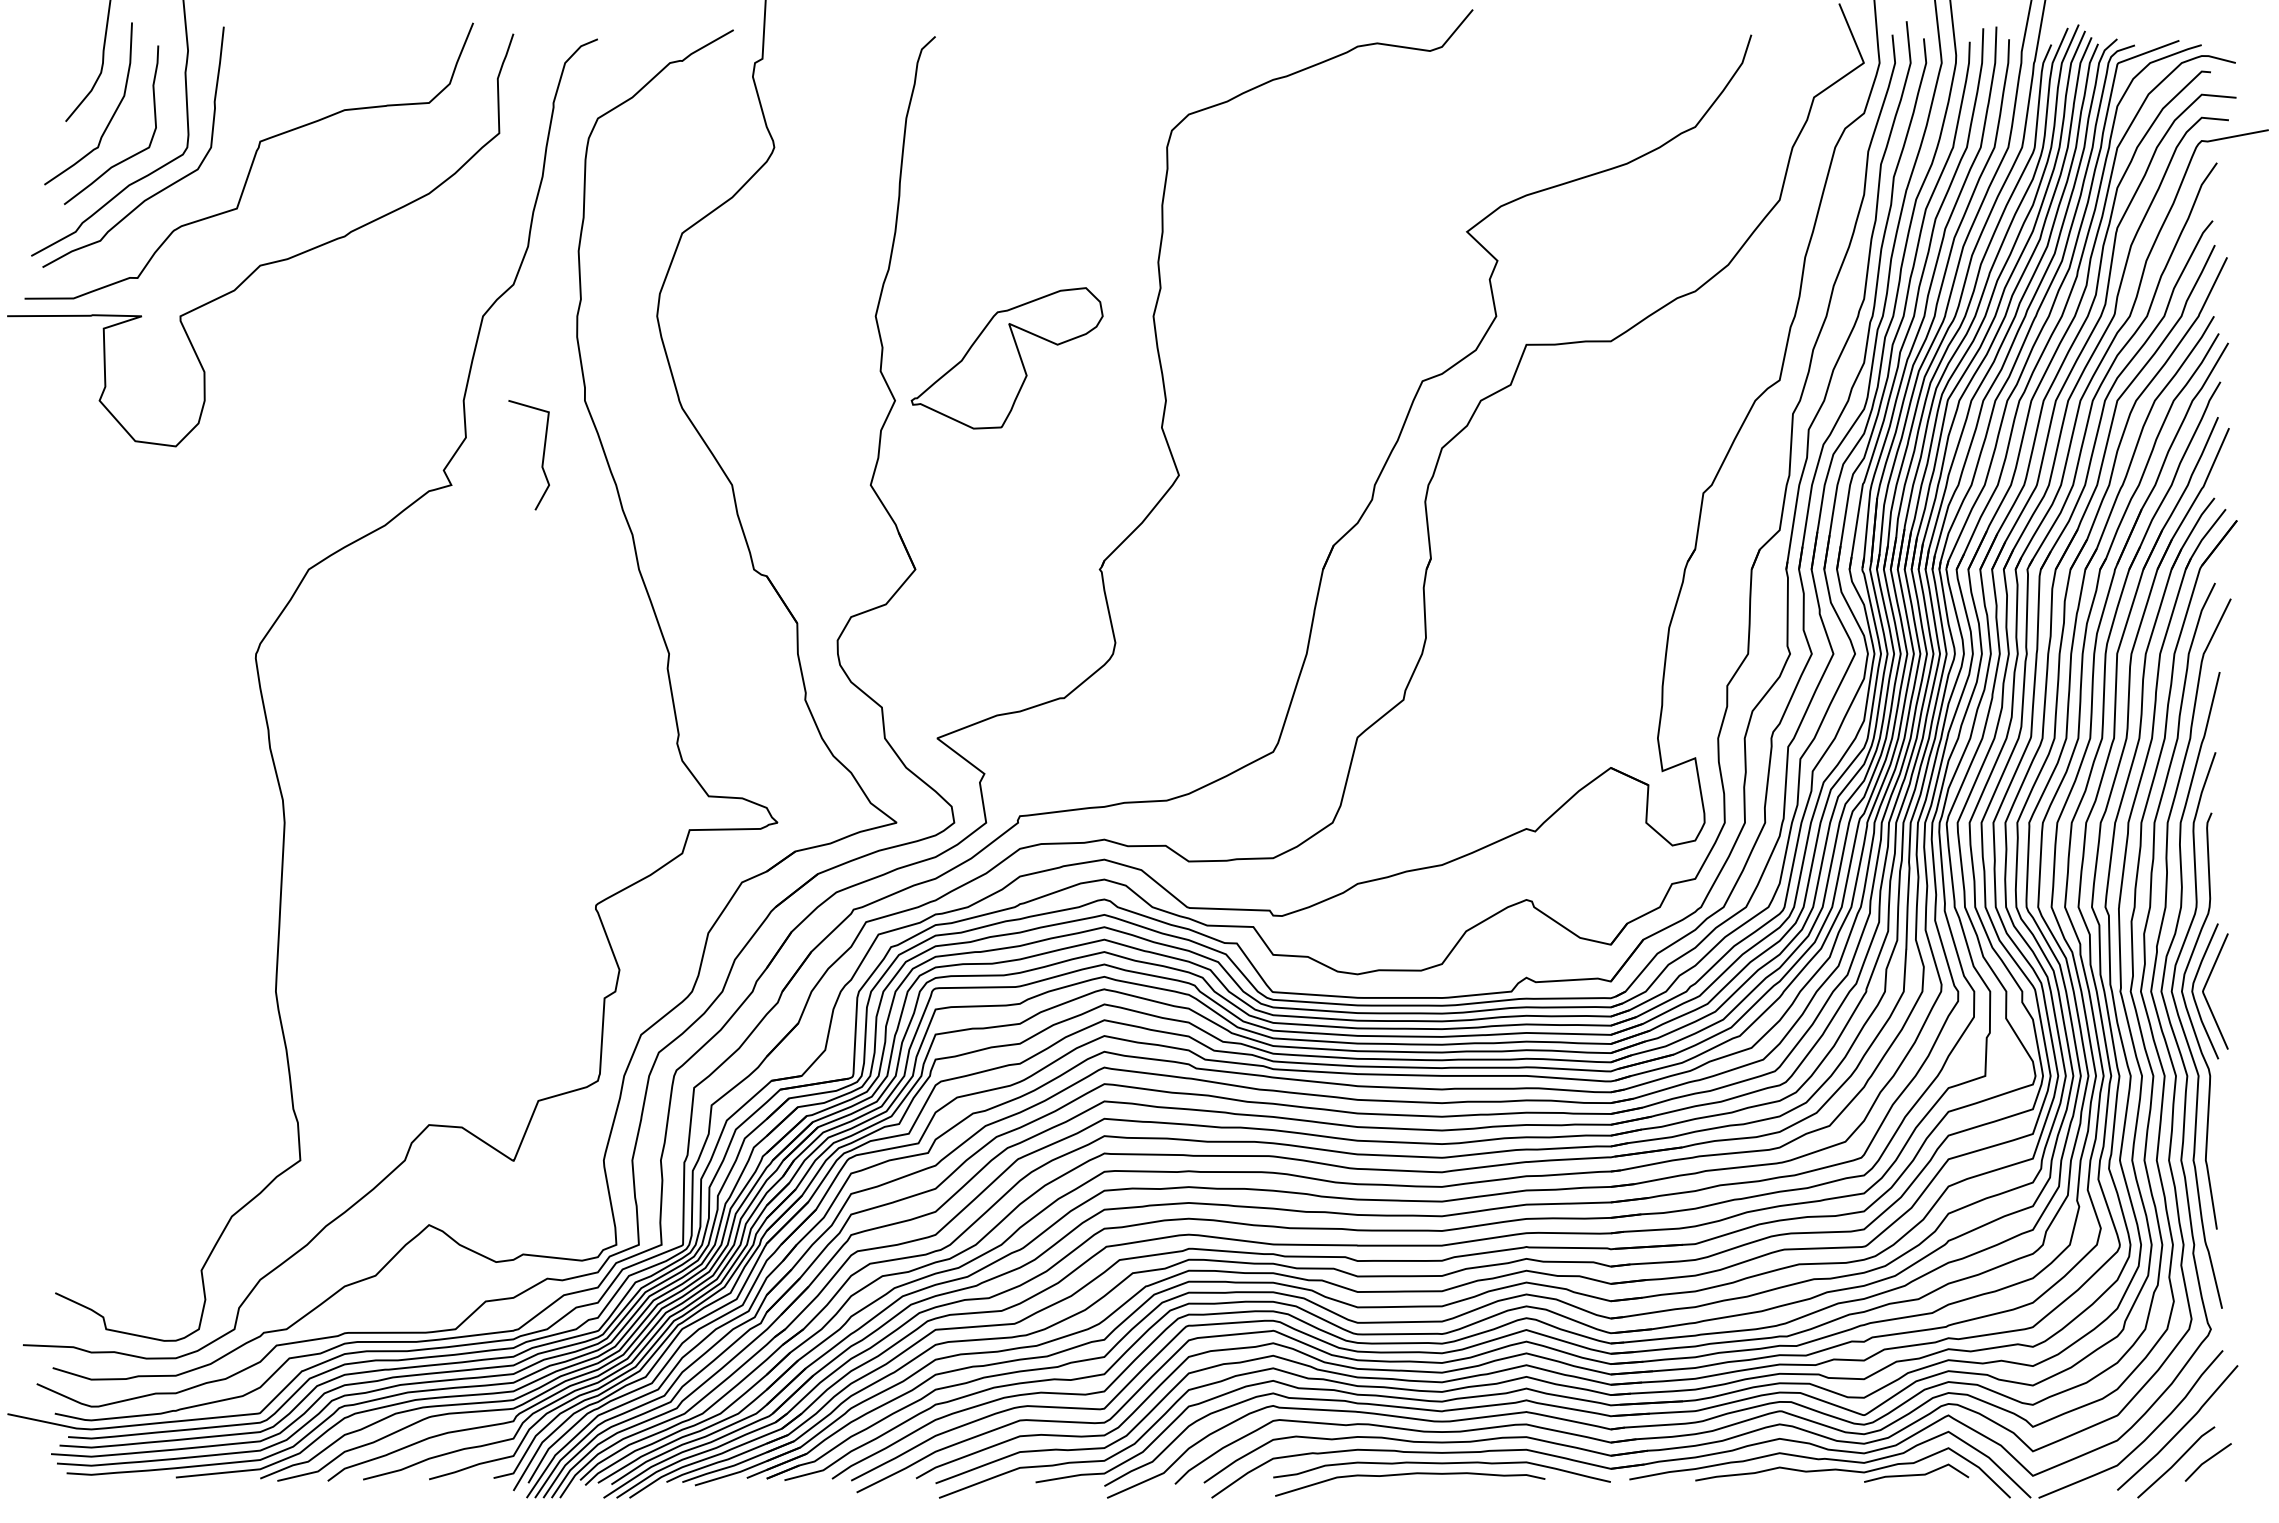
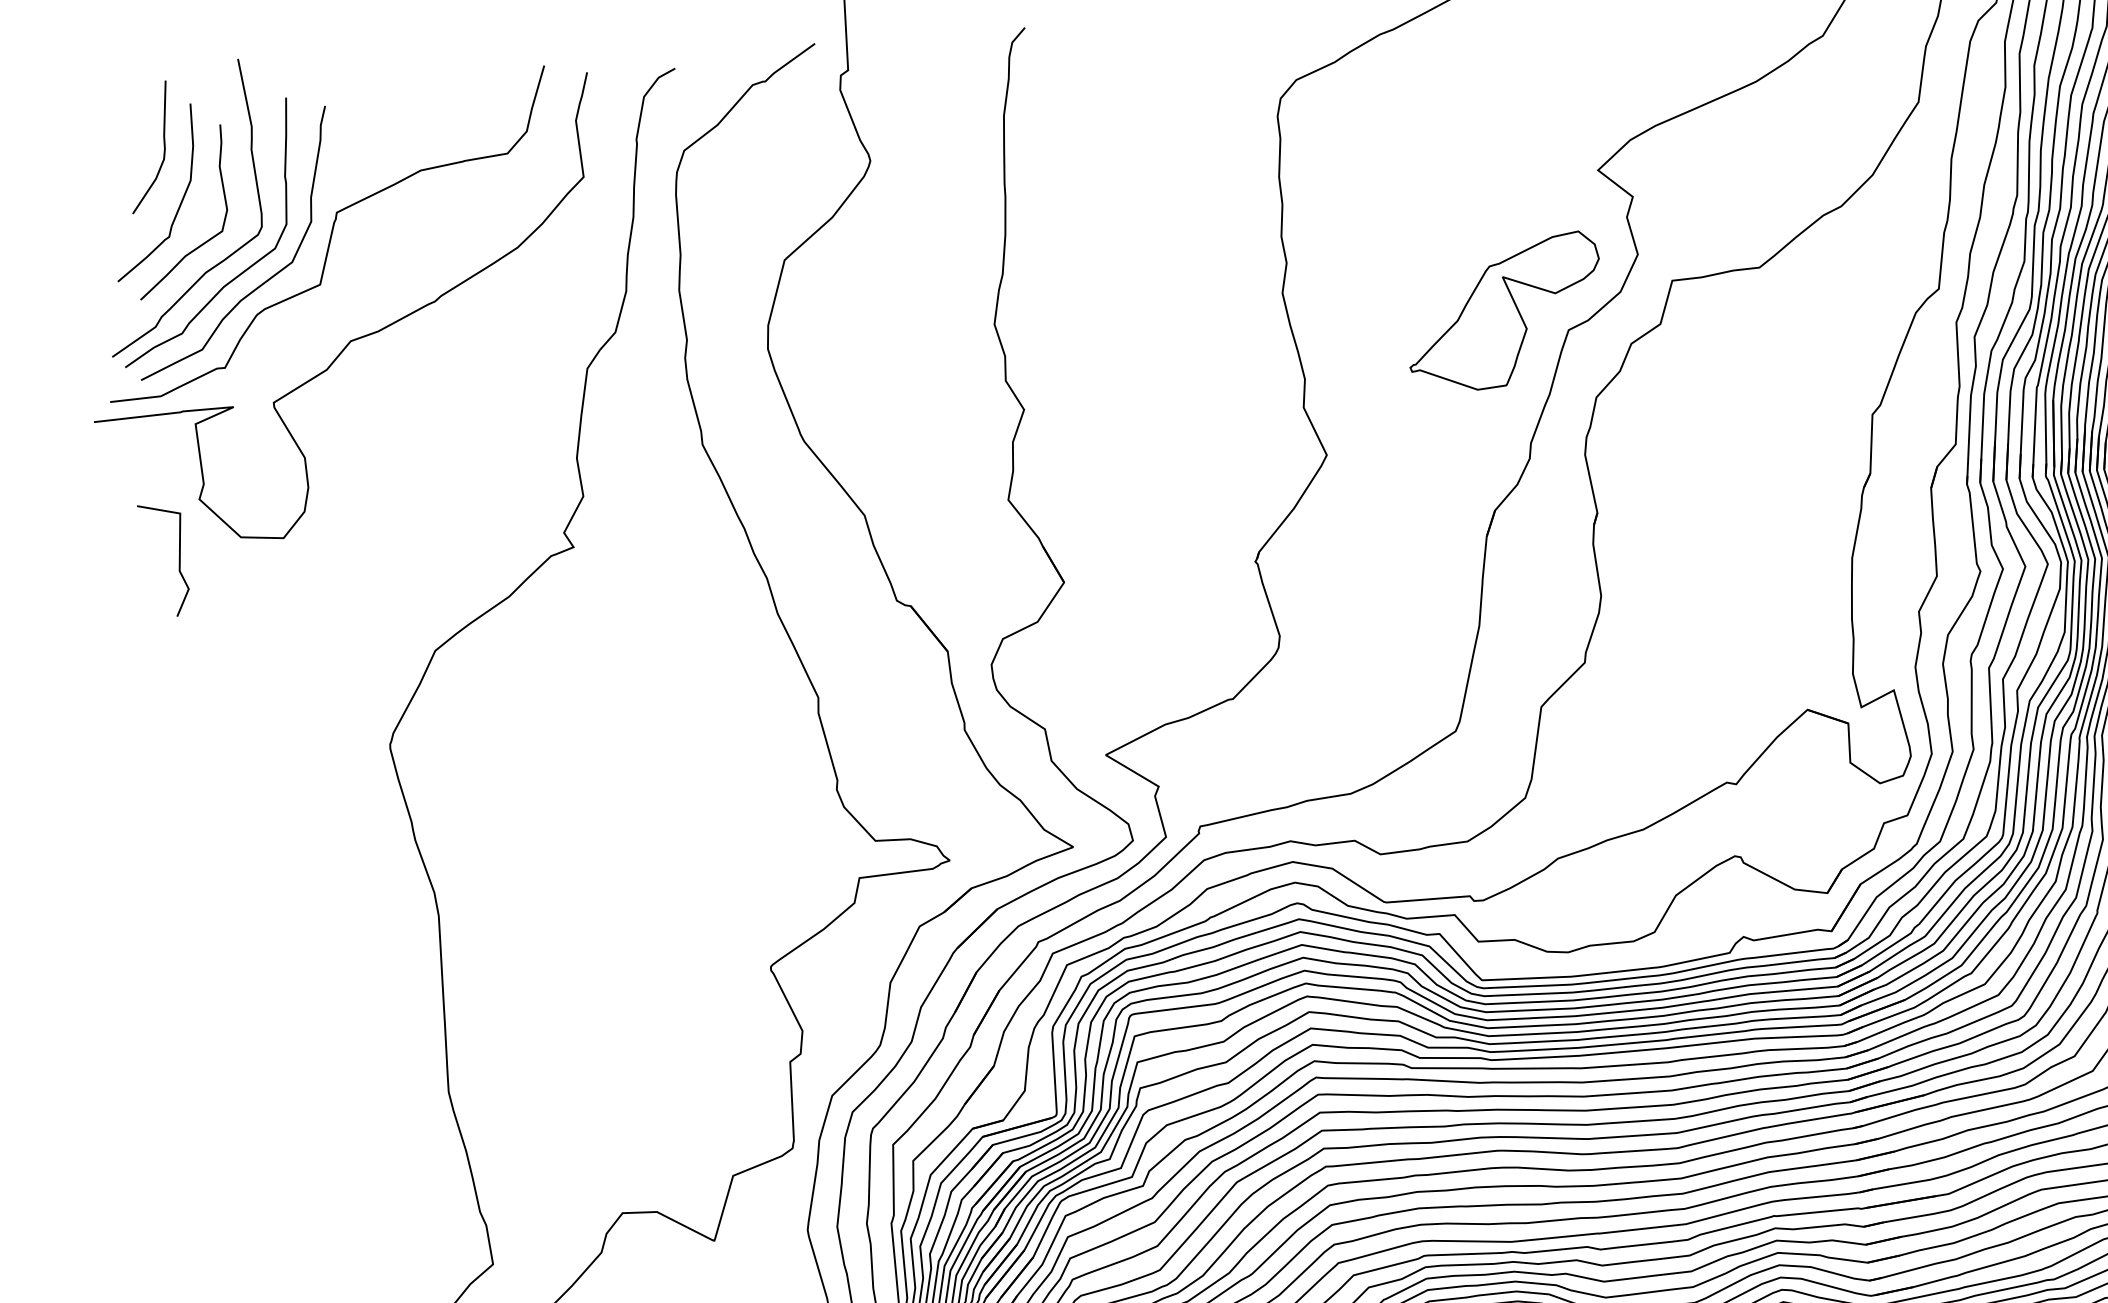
curve: (184, 199) -> (264, 281), added
part: (1006, 358) -> (1503, 313), moved
line: (542, 455) -> (178, 559), moved

